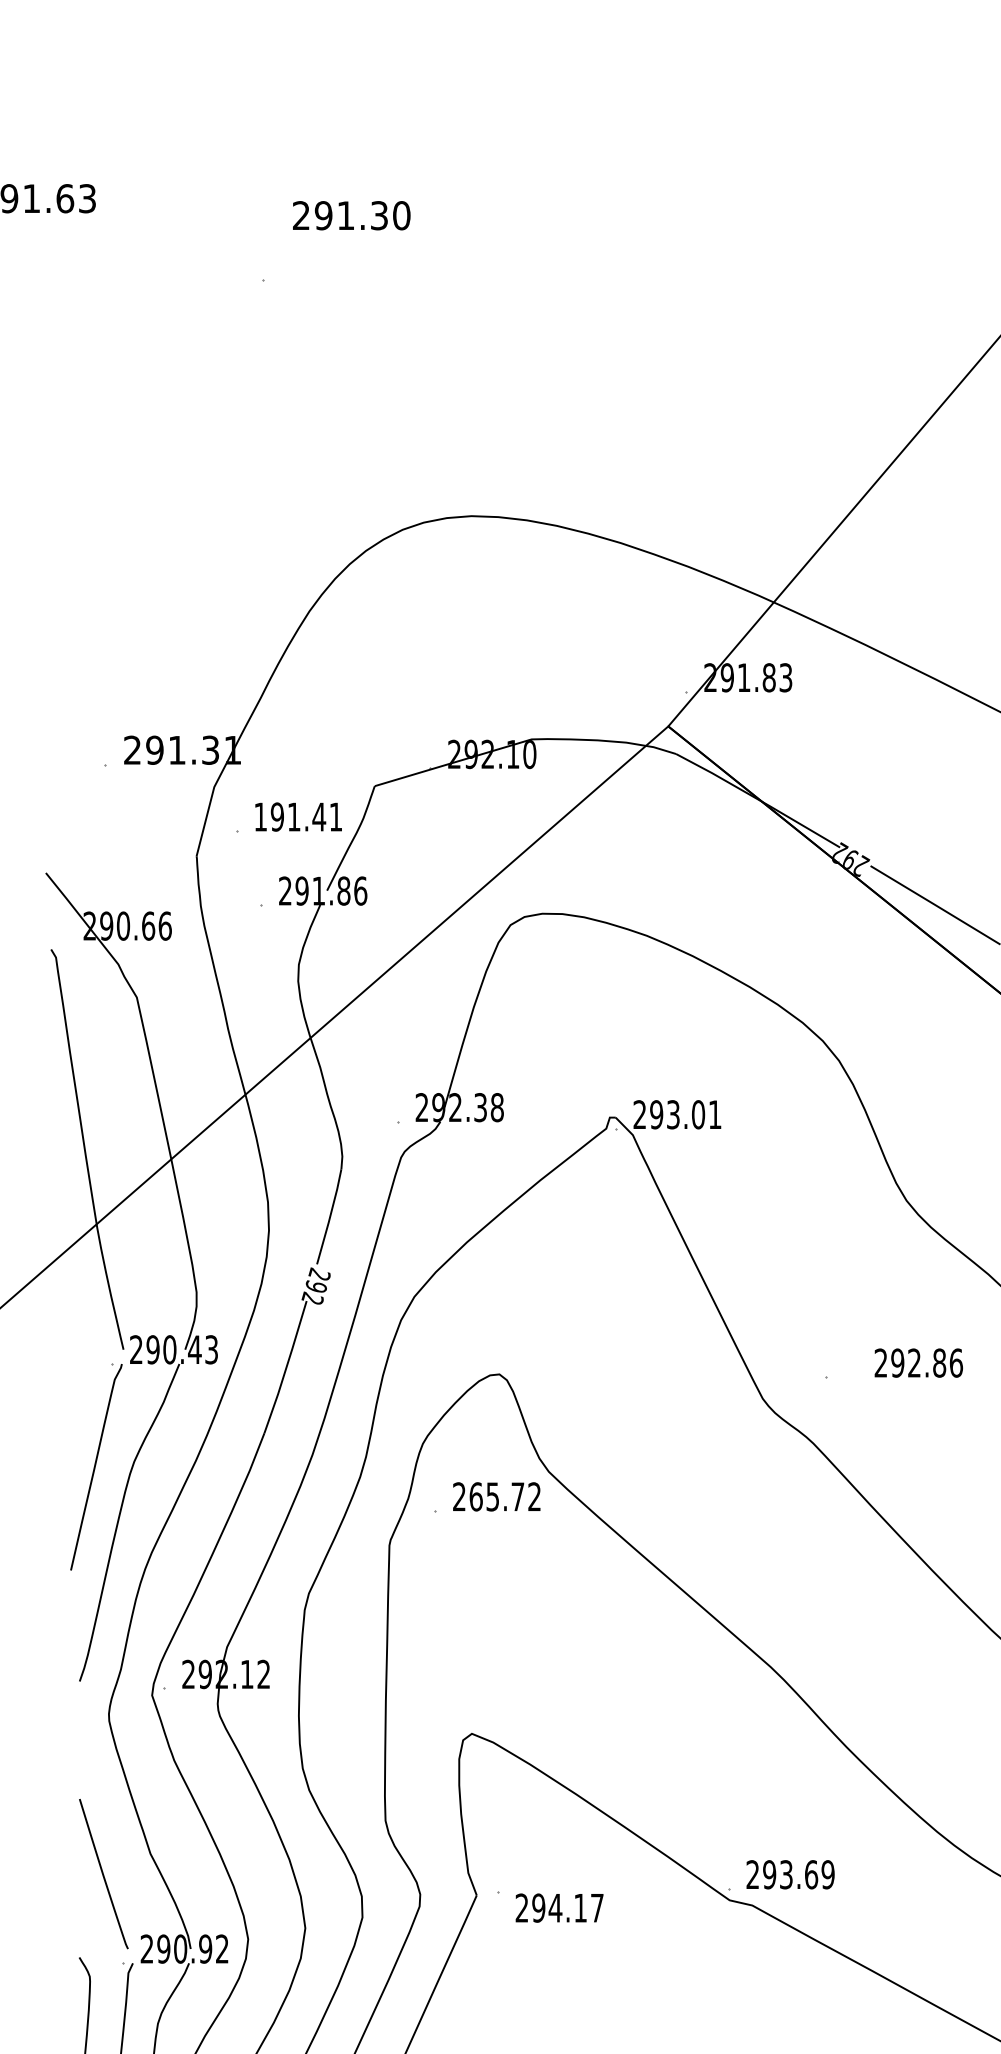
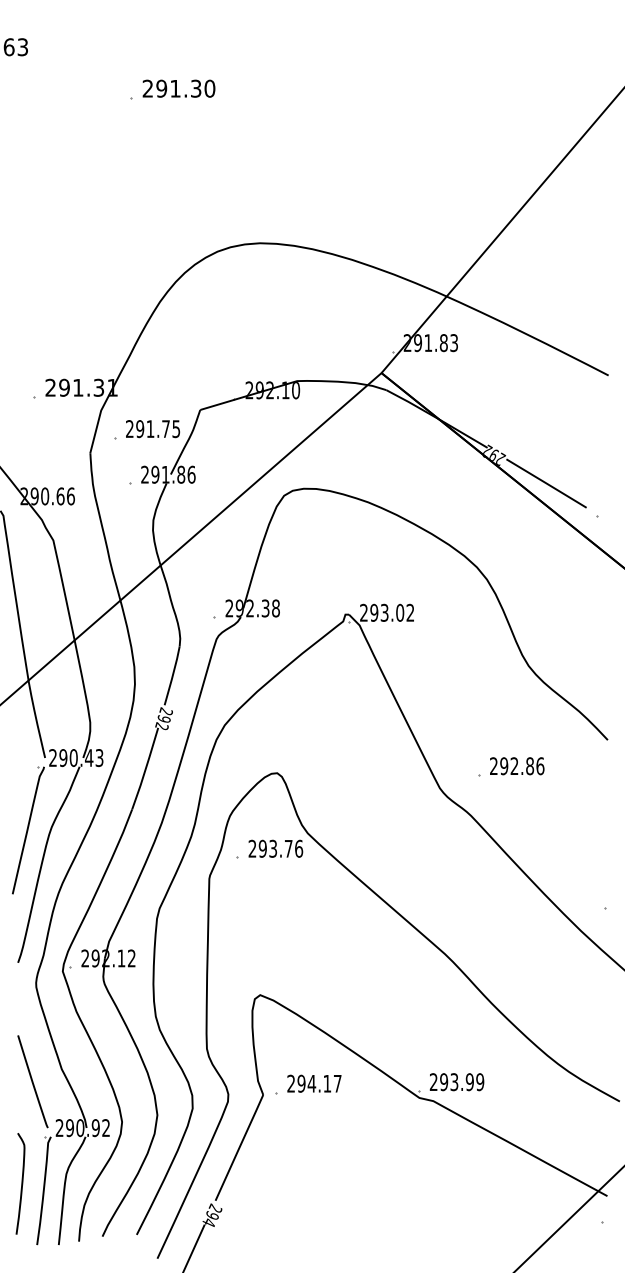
text: (350, 215) -> (178, 88), moved
text: (299, 817) -> (153, 429), 191.41 -> 291.75
text: (715, 1114) -> (410, 612), 293.01 -> 293.02
text: (919, 1363) -> (517, 766), moved
text: (504, 1496) -> (280, 848), 265.72 -> 293.76
text: (810, 1875) -> (469, 1082), 293.69 -> 293.99
text: (559, 1907) -> (314, 1083), moved

